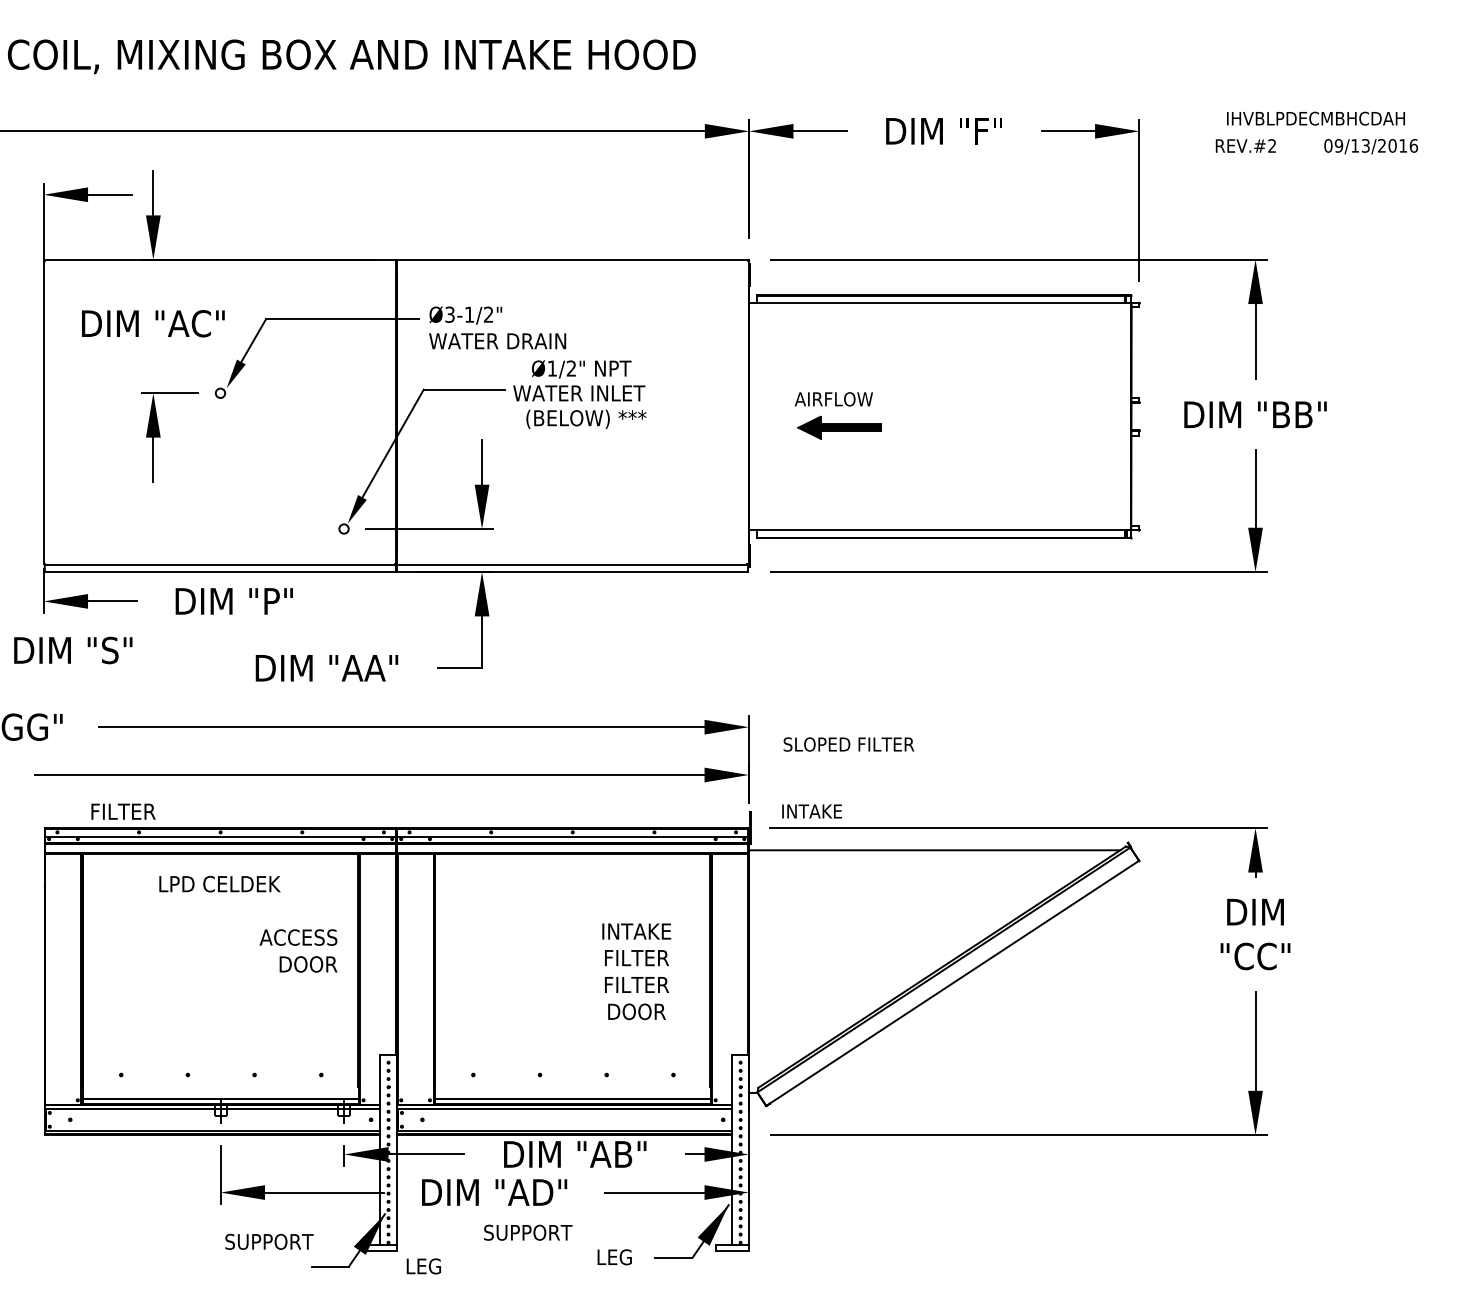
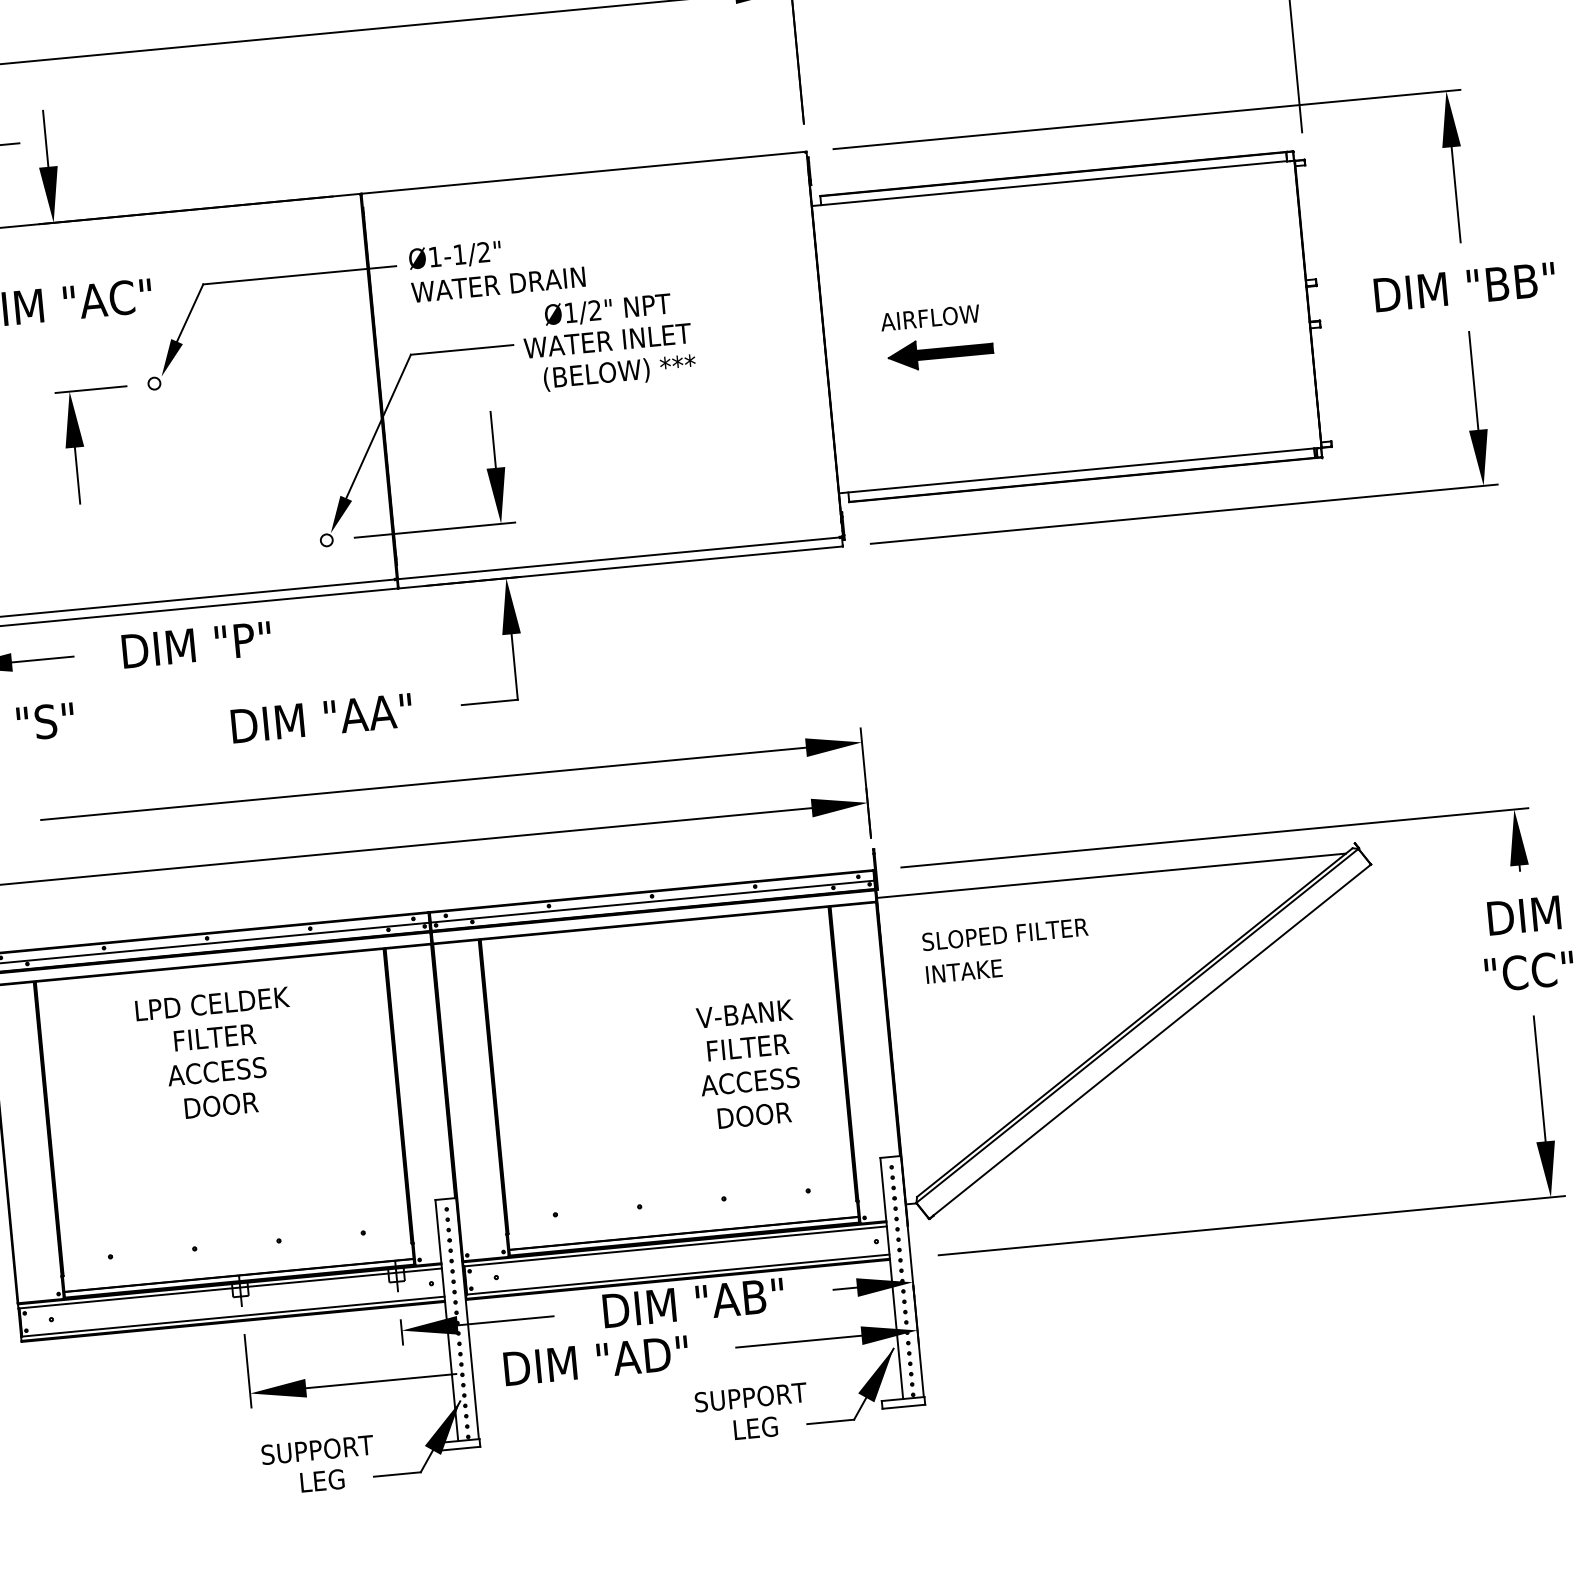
text: (449, 314) -> (434, 256), Ø3-1/2" -> Ø1-1/2"
text: (848, 744) -> (1004, 934), moved
text: (123, 811) -> (214, 1037), moved
text: (811, 811) -> (963, 971), moved
text: (636, 931) -> (744, 1013), INTAKE -> V-BANK
text: (298, 937) -> (216, 1071), moved
text: (308, 964) -> (221, 1105), moved
text: (635, 984) -> (749, 1081), FILTER -> ACCESS
text: (528, 1232) -> (751, 1397), moved
text: (423, 1266) -> (321, 1481), moved

